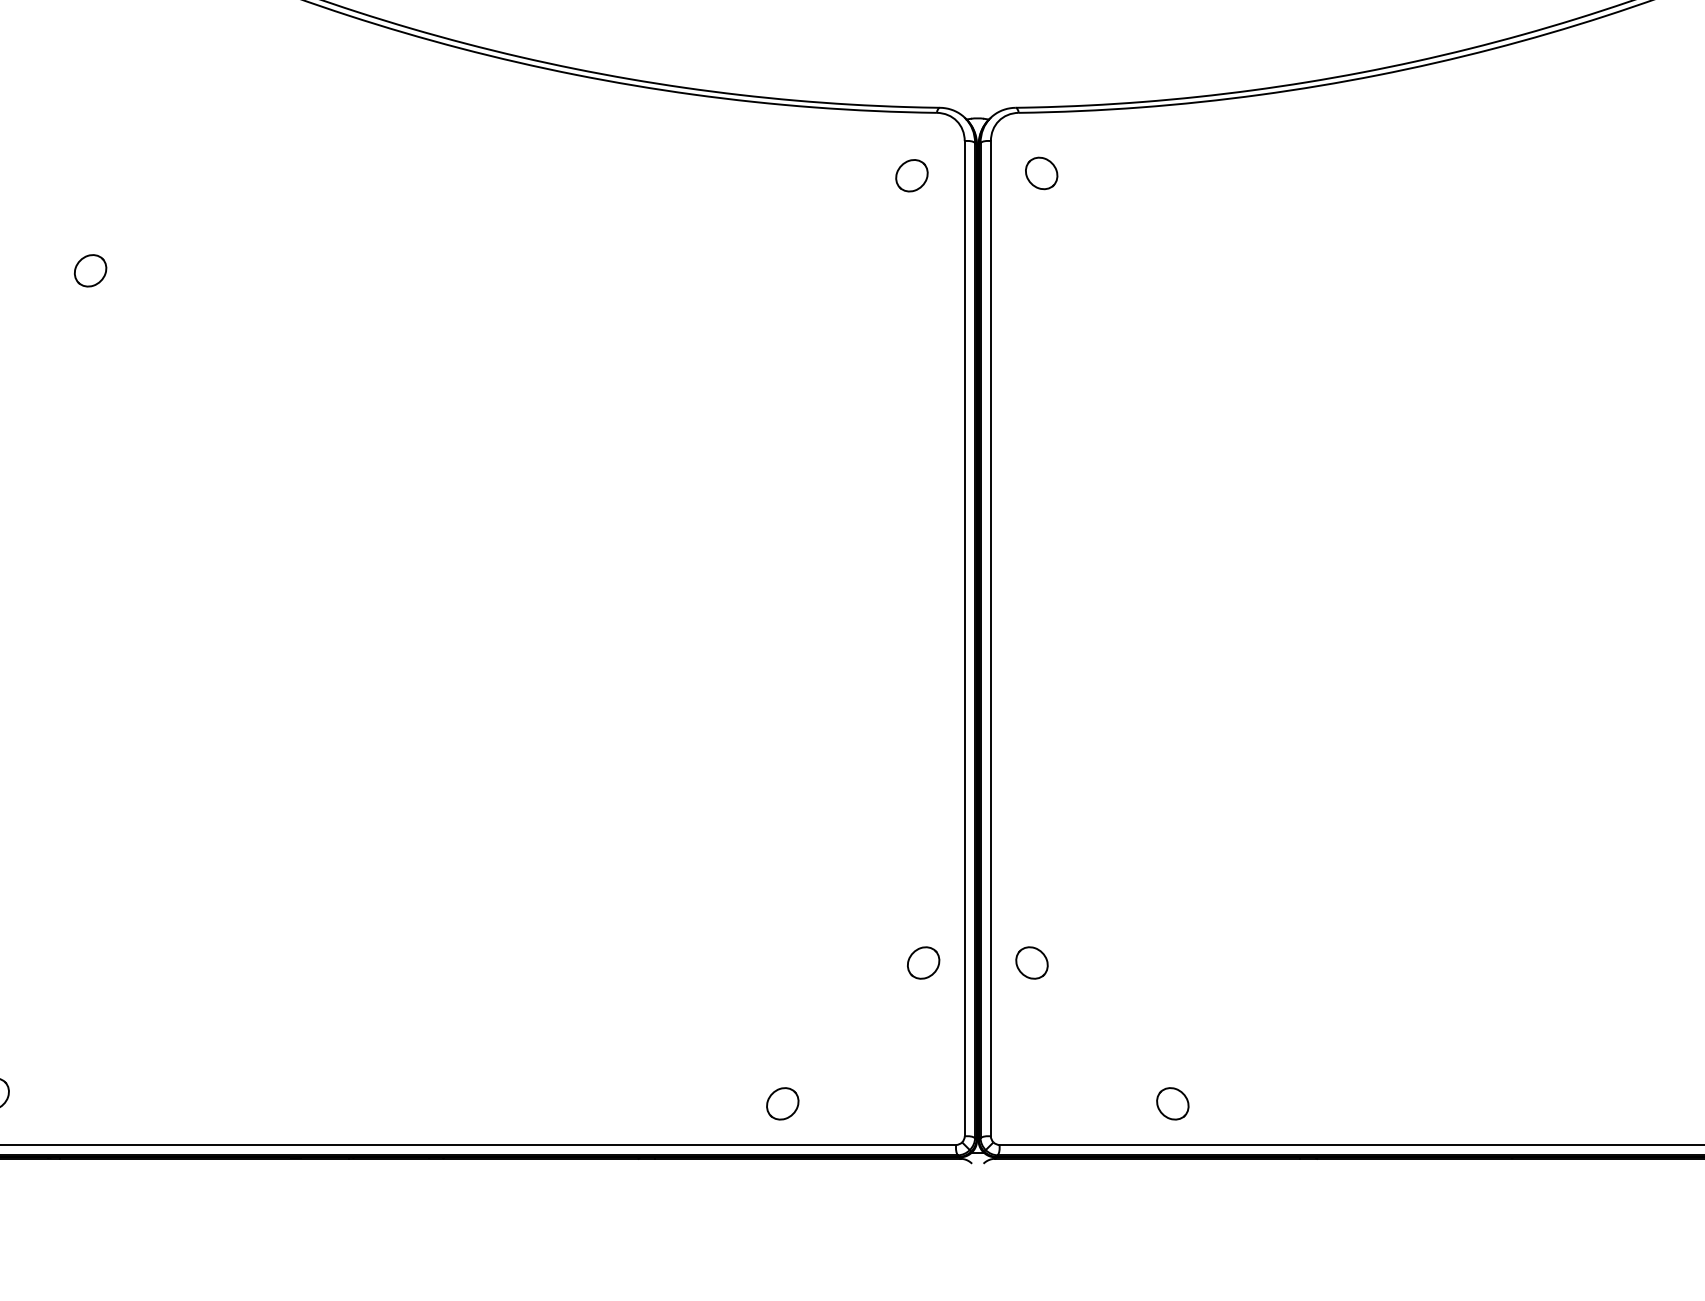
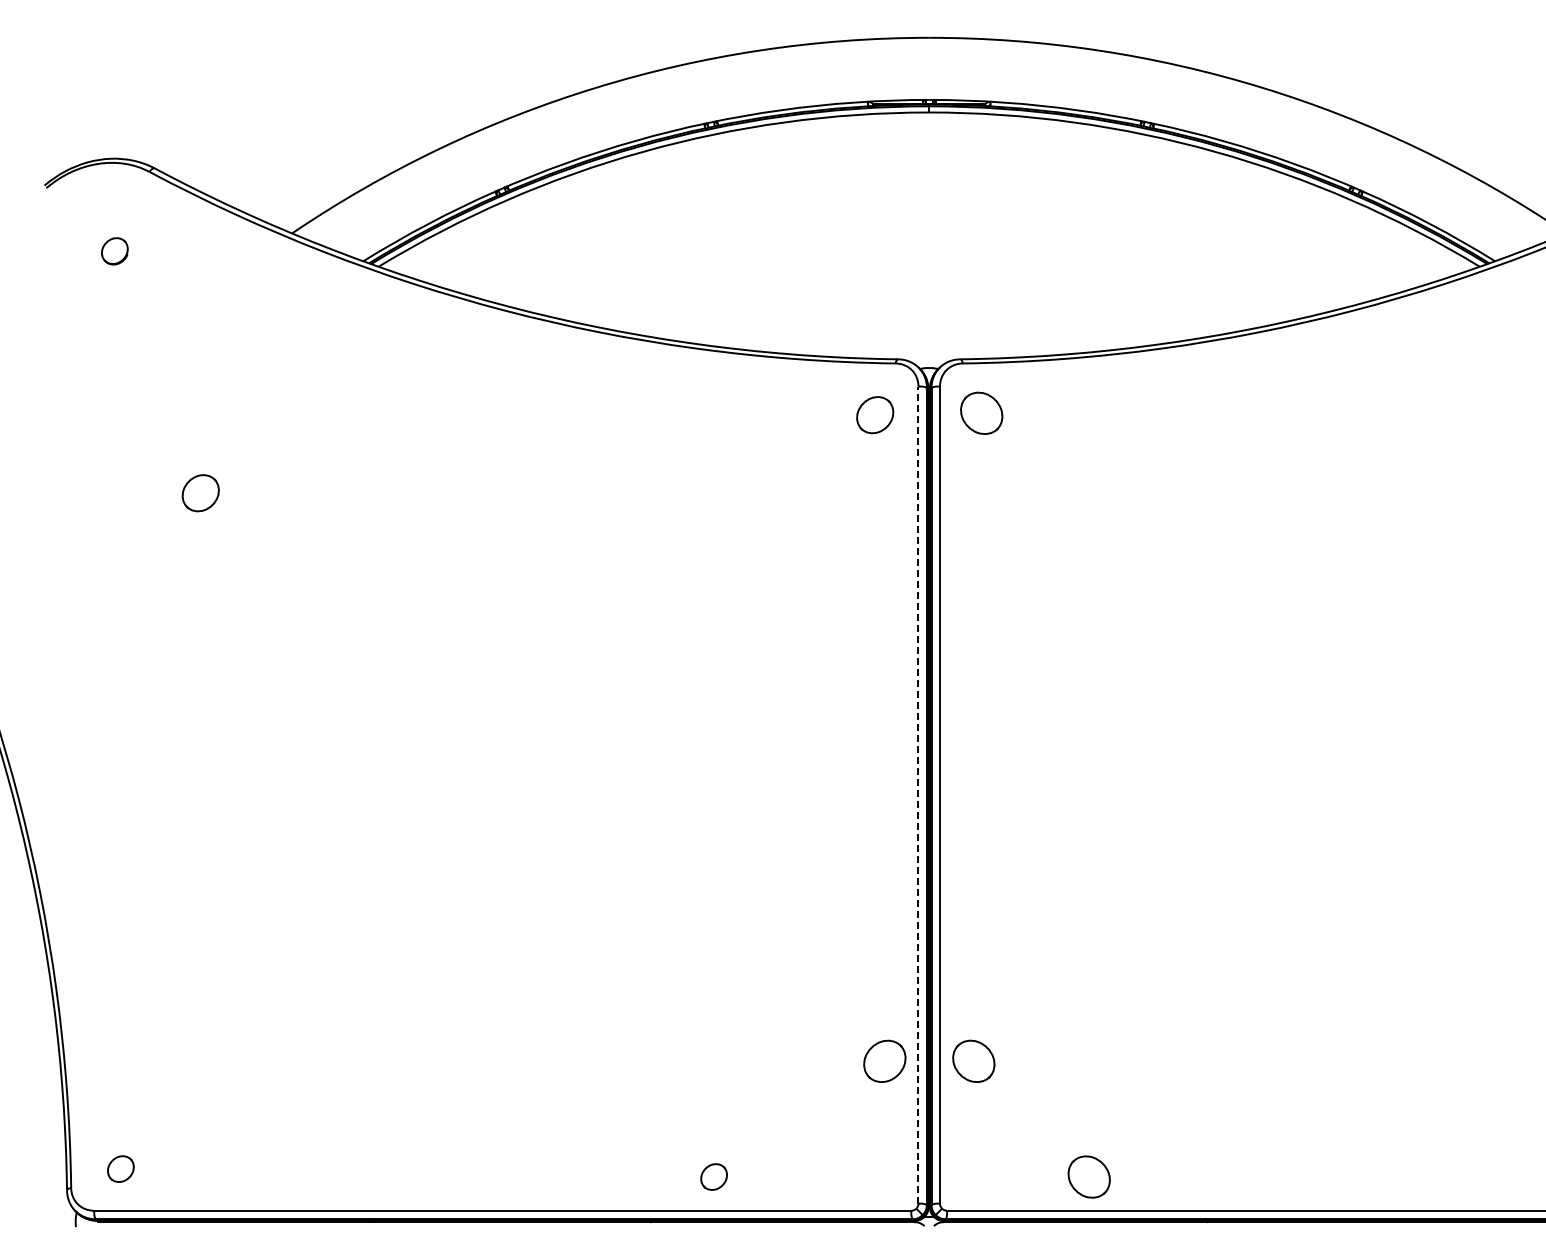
part: (1041, 172) -> (981, 412), size x1.6
part: (911, 175) -> (874, 414), size x1.4
part: (90, 270) -> (200, 492), size x1.4
line: (964, 639) -> (918, 795), solid -> dashed
part: (923, 963) -> (884, 1061), size x1.6
part: (1031, 963) -> (973, 1061), size x1.6
part: (782, 1103) -> (713, 1176), moved
part: (1173, 1103) -> (1089, 1176), size x1.6

